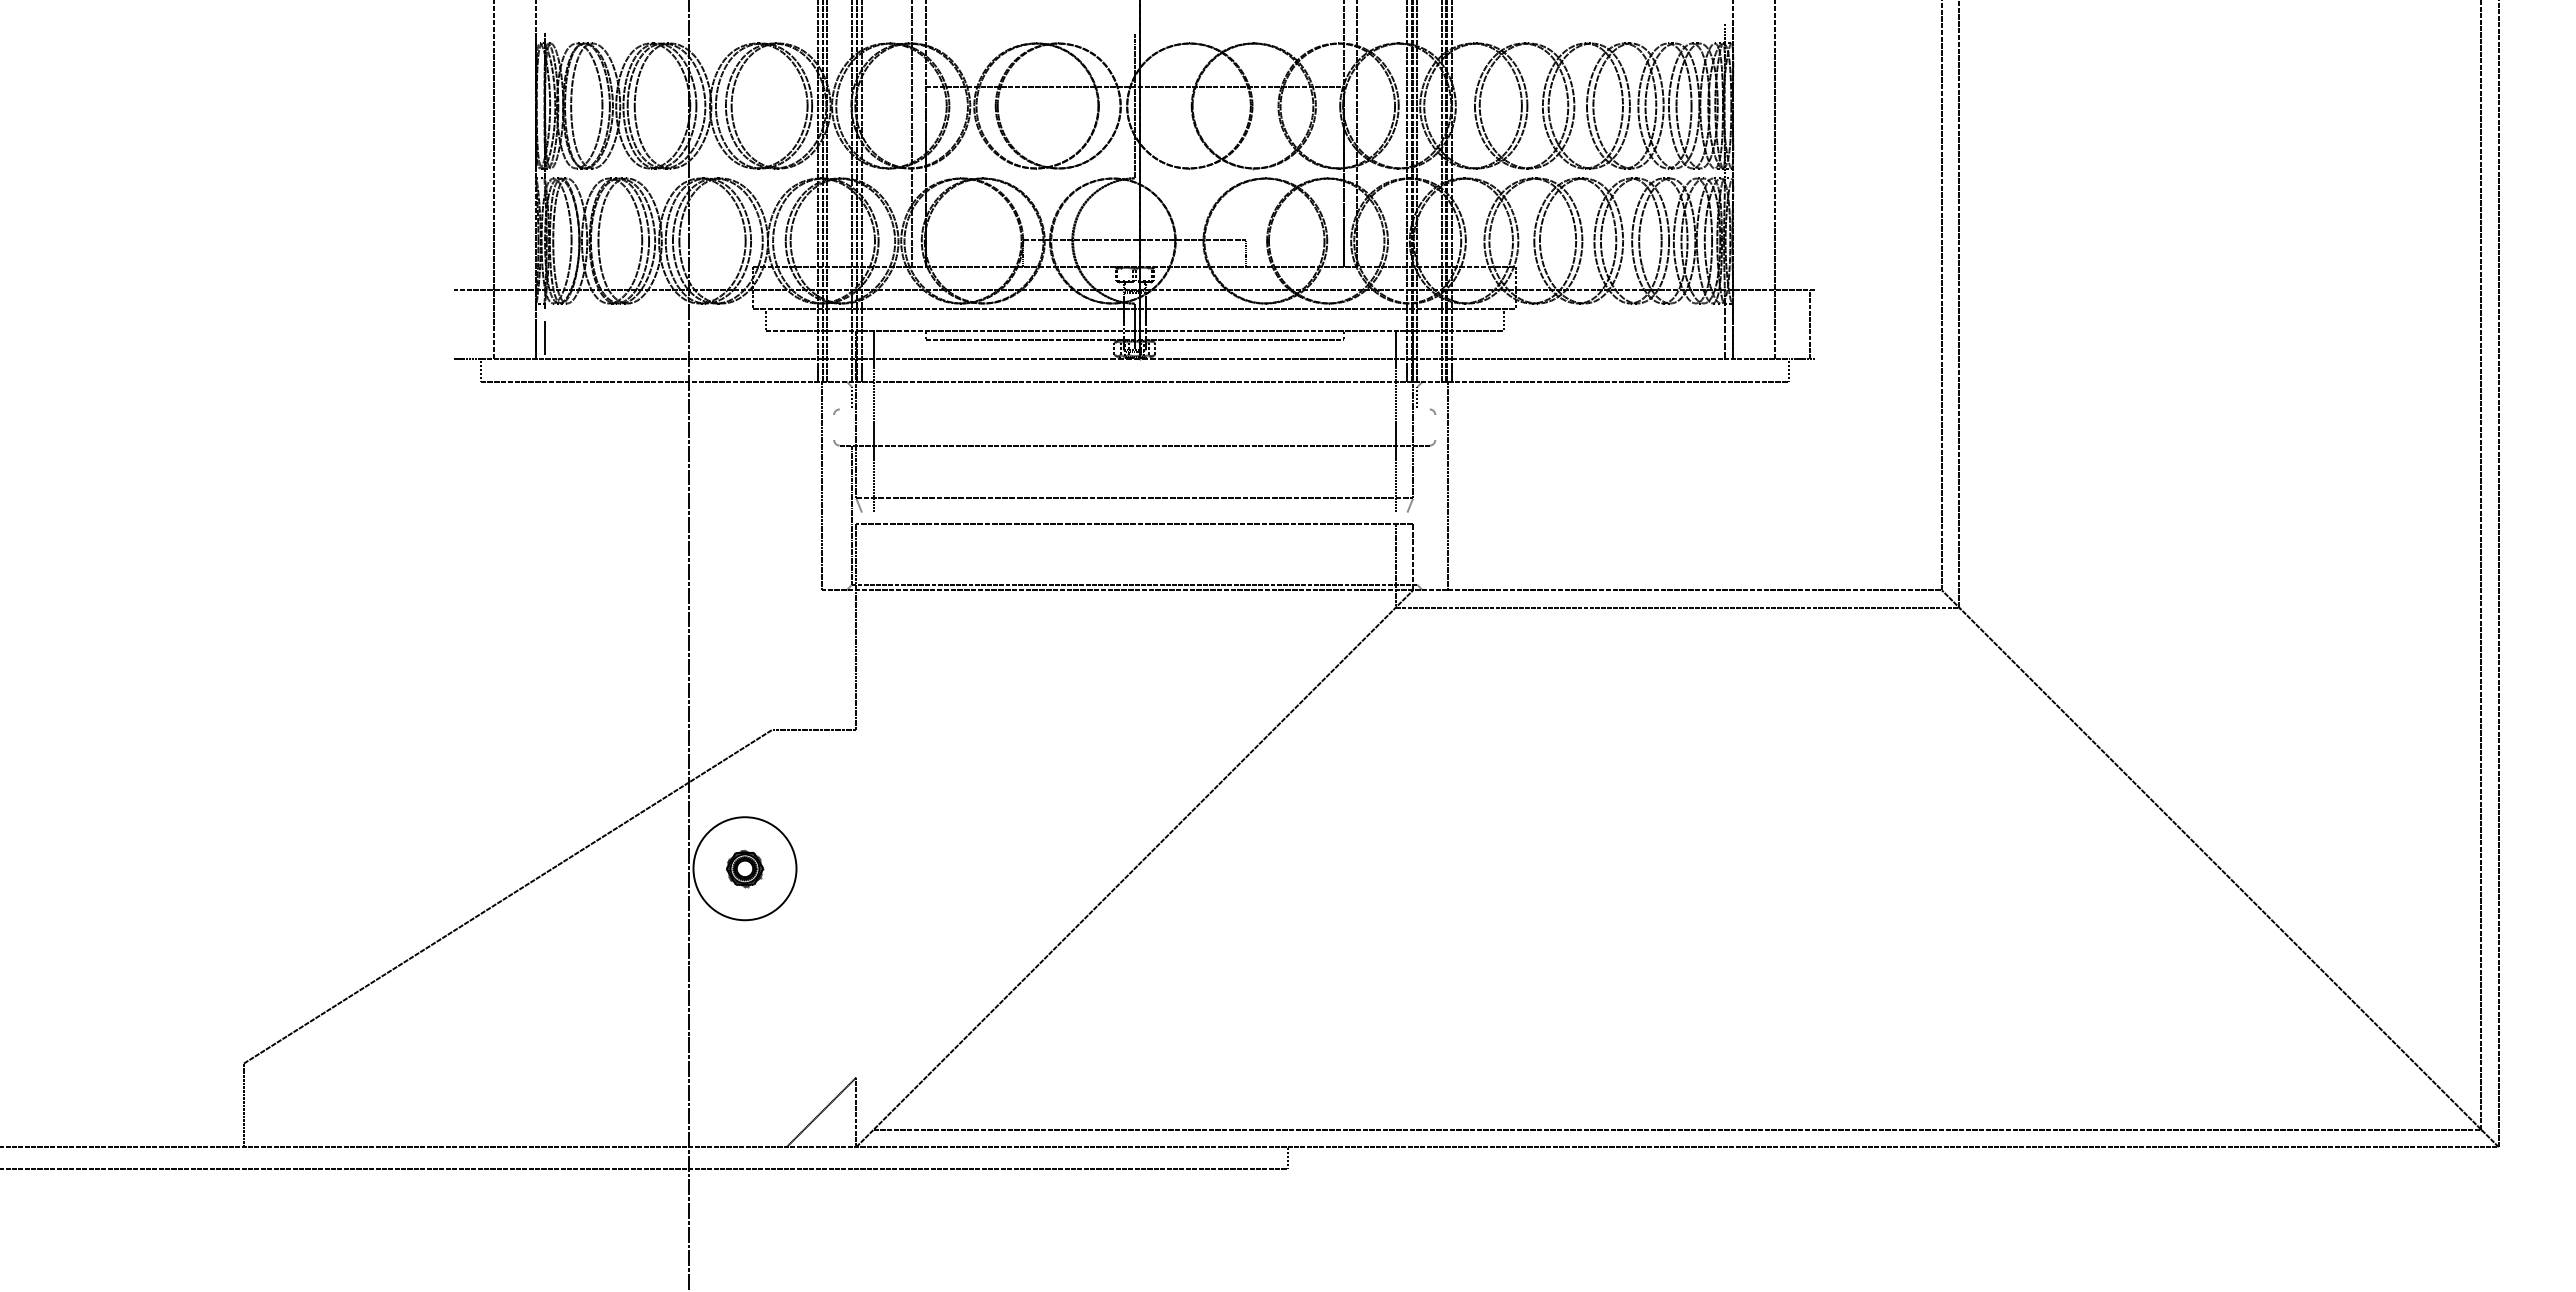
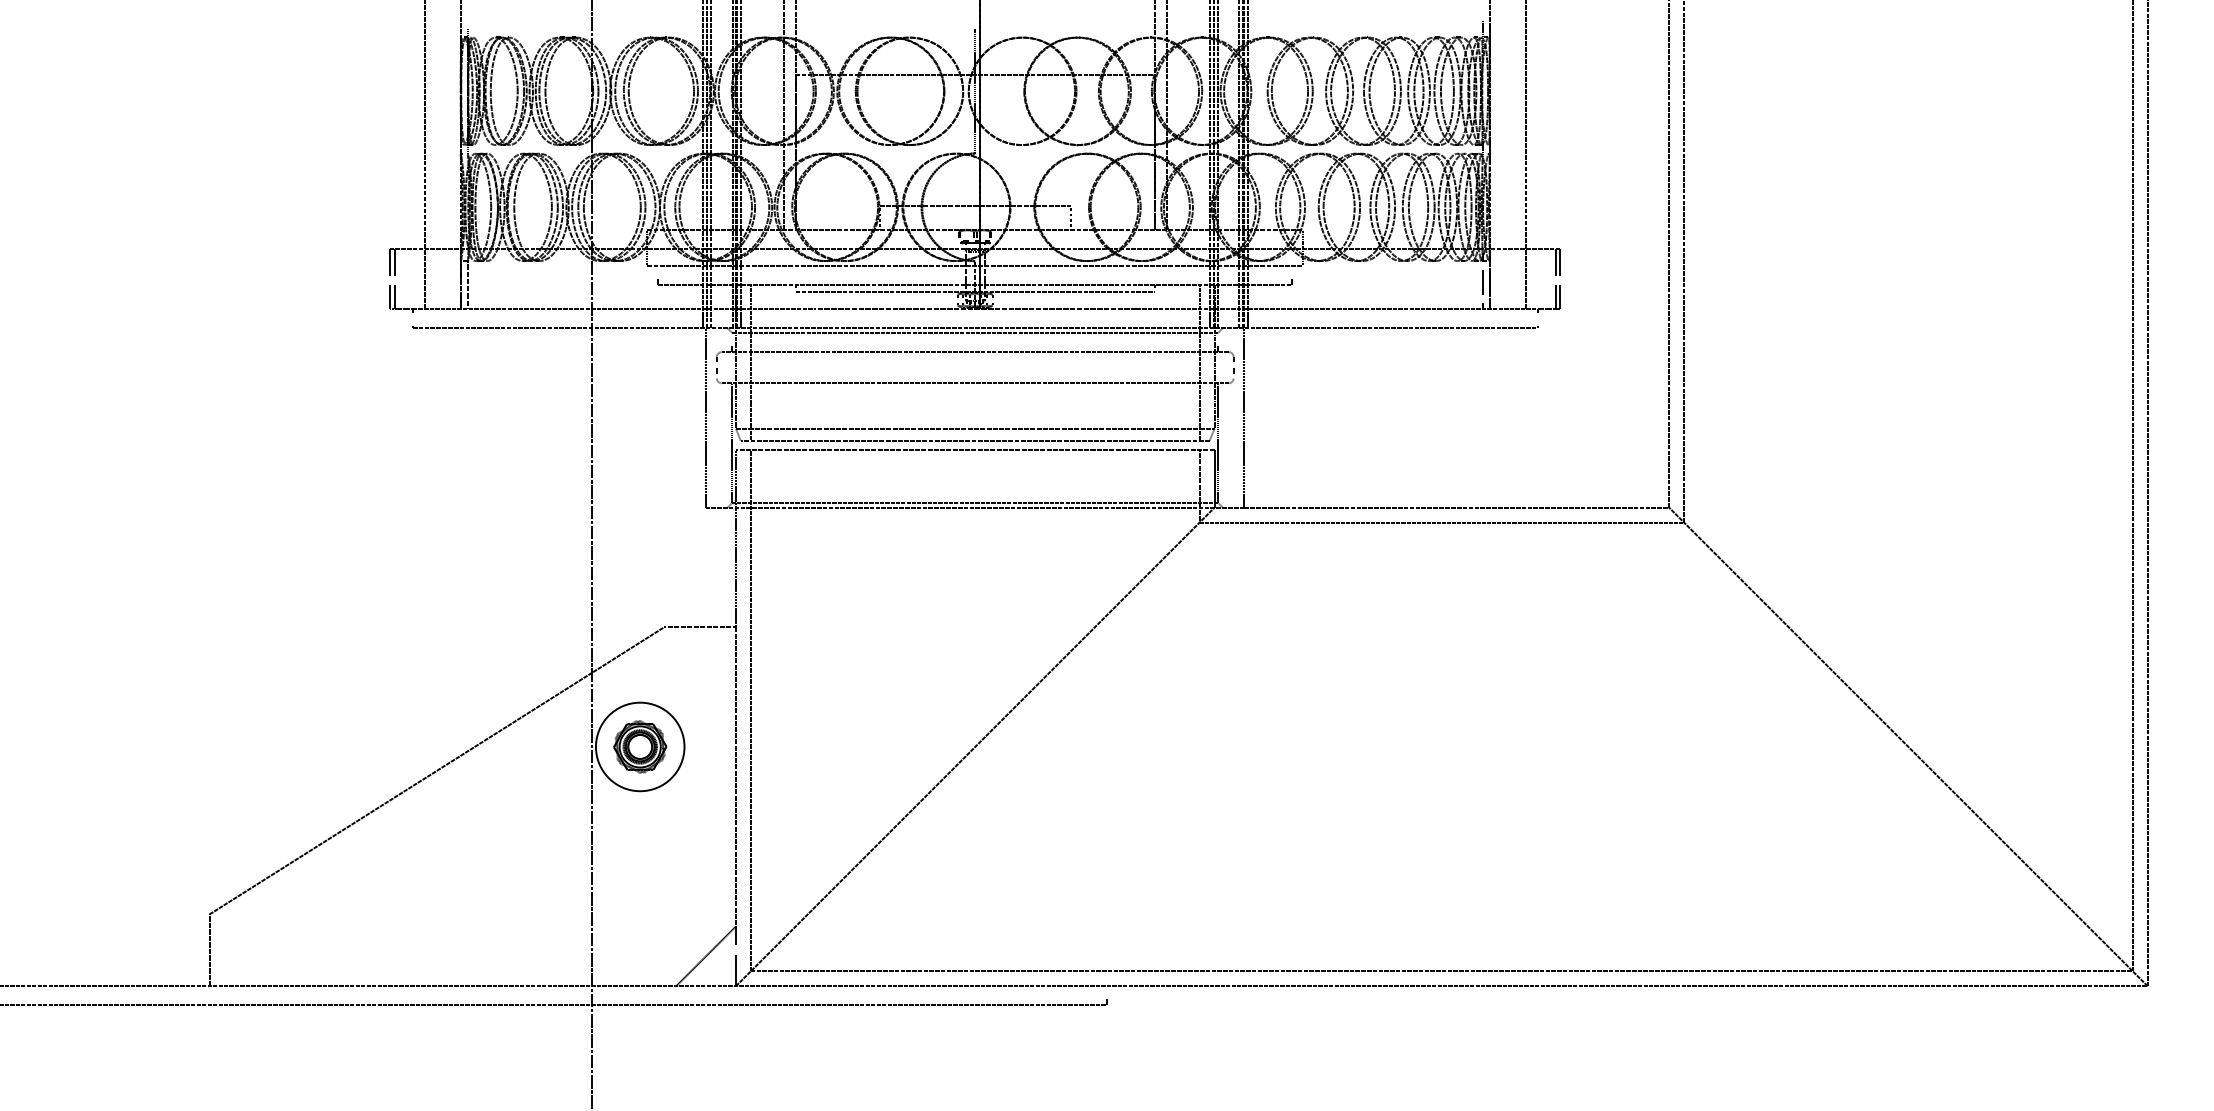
line: (454, 324) -> (390, 279), added
line: (459, 324) -> (394, 279), added
line: (1815, 324) -> (1560, 279), added
line: (1134, 387) -> (975, 333), added
line: (1134, 409) -> (975, 352), added
line: (834, 427) -> (717, 367), added
line: (1435, 427) -> (1233, 367), added
line: (1134, 512) -> (975, 440), added
line: (1417, 514) -> (1218, 442), added
line: (873, 826) -> (750, 710), added
part: (744, 868) -> (639, 746), size x1.67
line: (856, 903) -> (736, 776), added

